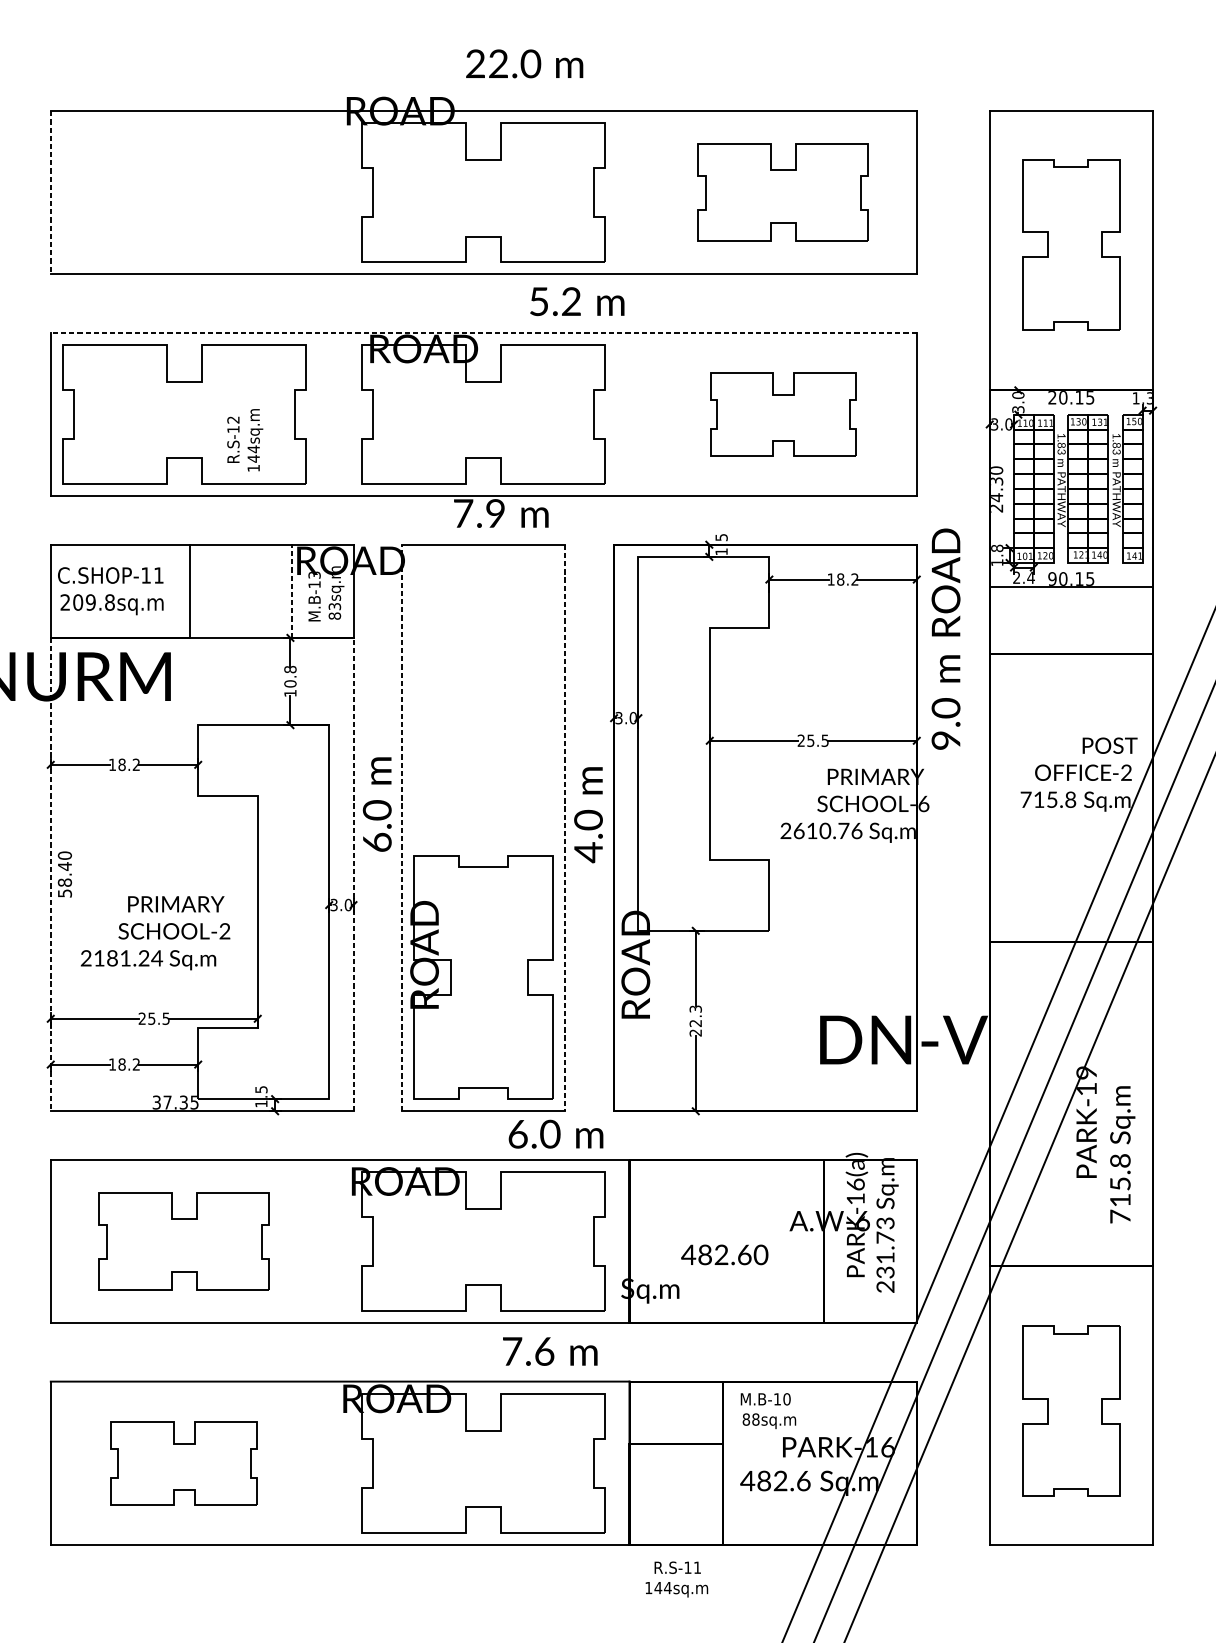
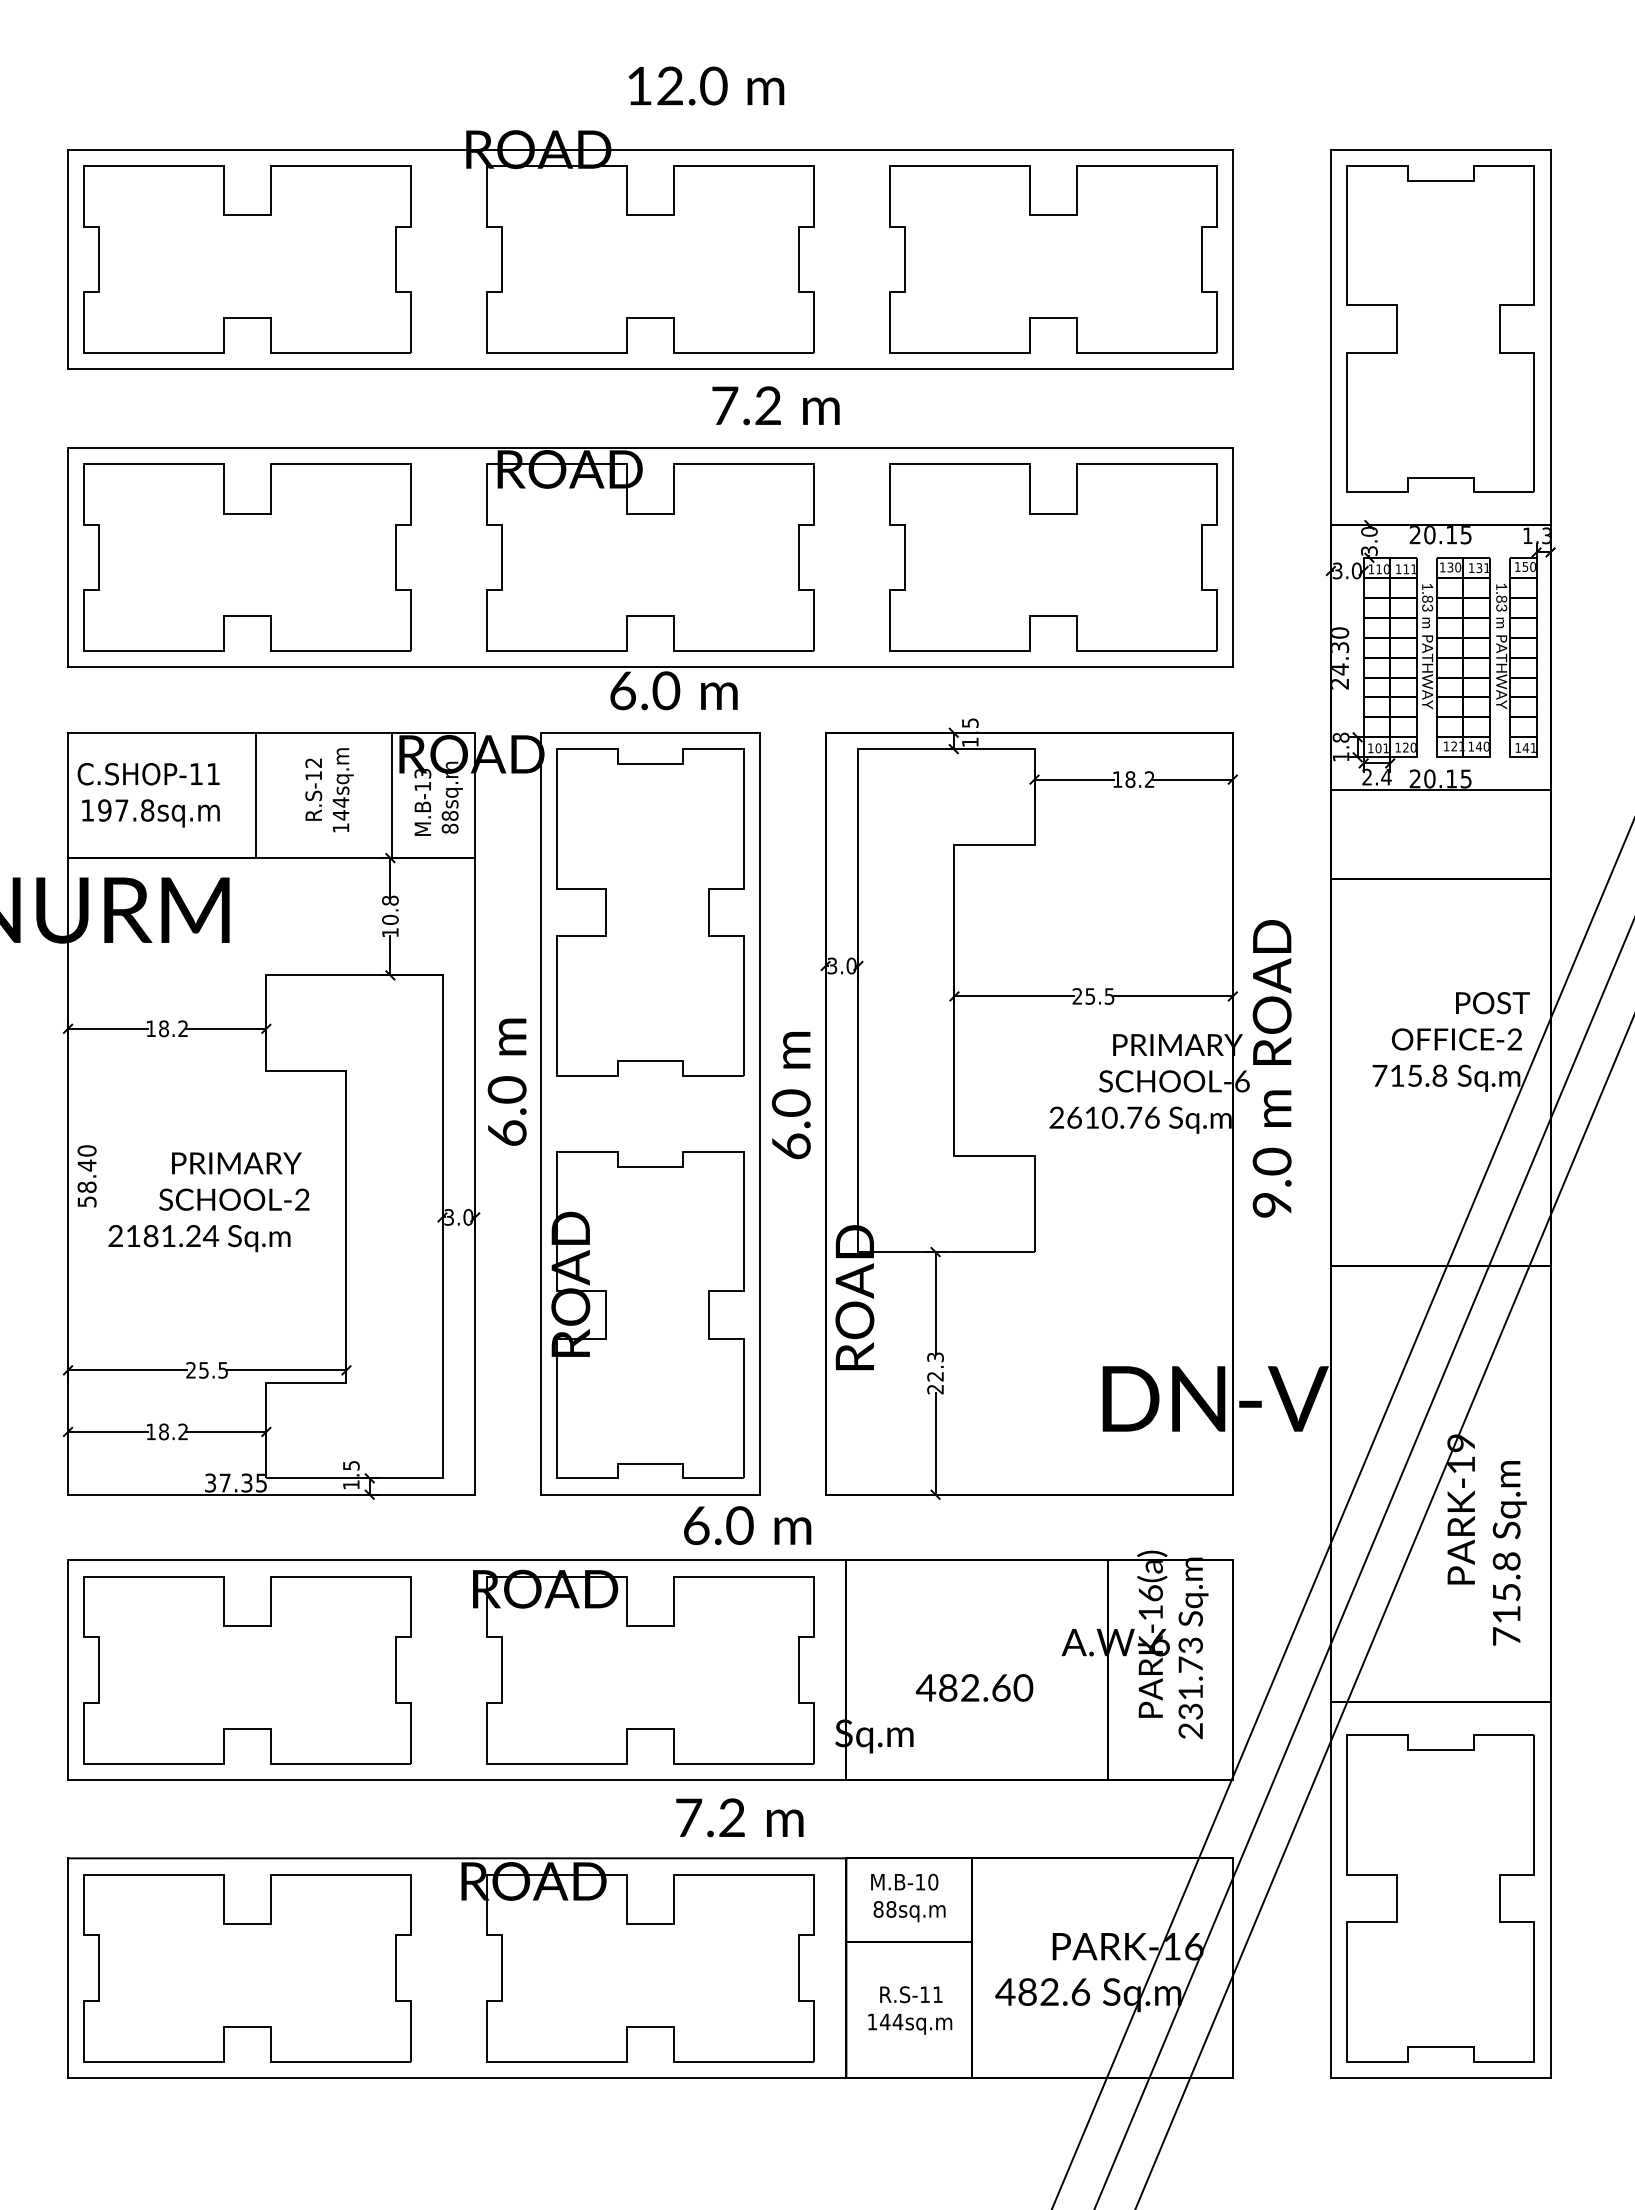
text: (474, 63) -> (638, 85), 22.0 -> 12.0
line: (51, 192) -> (68, 259), dashed -> solid
part: (184, 192) -> (247, 259), added
part: (783, 192) -> (1053, 259), size x1.43
part: (1071, 244) -> (1440, 328), size x1.43
text: (539, 301) -> (725, 405), 5.2 -> 7.2
line: (483, 332) -> (649, 447), dashed -> solid
part: (783, 414) -> (1053, 557), size x1.67
text: (245, 440) -> (329, 790), moved
text: (480, 513) -> (645, 690), 7.9 -> 6.0
text: (1051, 578) -> (1414, 778), 90.15 -> 20.15
line: (291, 591) -> (391, 795), dashed -> solid
text: (77, 602) -> (104, 810), 209.8sq.m -> 197.8sq.m
text: (334, 606) -> (449, 815), 83sq.m -> 88sq.m
text: (945, 638) -> (1271, 1068), moved
part: (483, 678) -> (650, 912), added
line: (402, 827) -> (540, 1113), dashed -> solid
line: (565, 827) -> (760, 1113), dashed -> solid
text: (588, 852) -> (791, 1146), 4.0 -> 6.0
line: (353, 873) -> (475, 1175), dashed -> solid
line: (51, 874) -> (68, 1176), dashed -> solid
text: (155, 933) -> (208, 1202), moved
part: (184, 1241) -> (247, 1670), size x1.43
text: (544, 1351) -> (732, 1817), 7.6 -> 7.2
text: (768, 1410) -> (908, 1897), moved
part: (1071, 1411) -> (1440, 1898), size x1.43
part: (184, 1463) -> (247, 1968), size x1.67
text: (677, 1579) -> (910, 2010), moved

